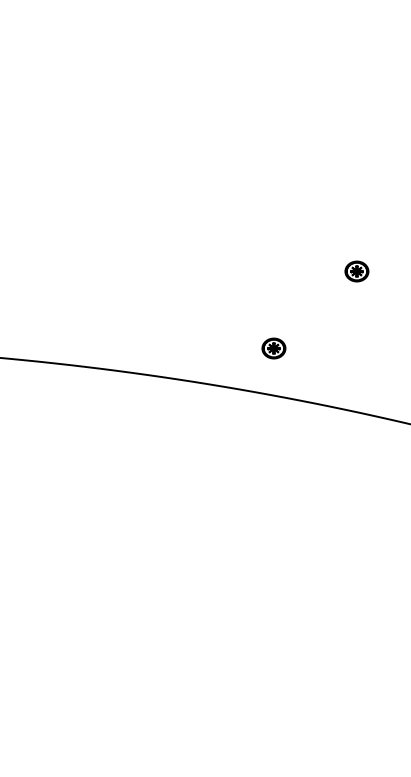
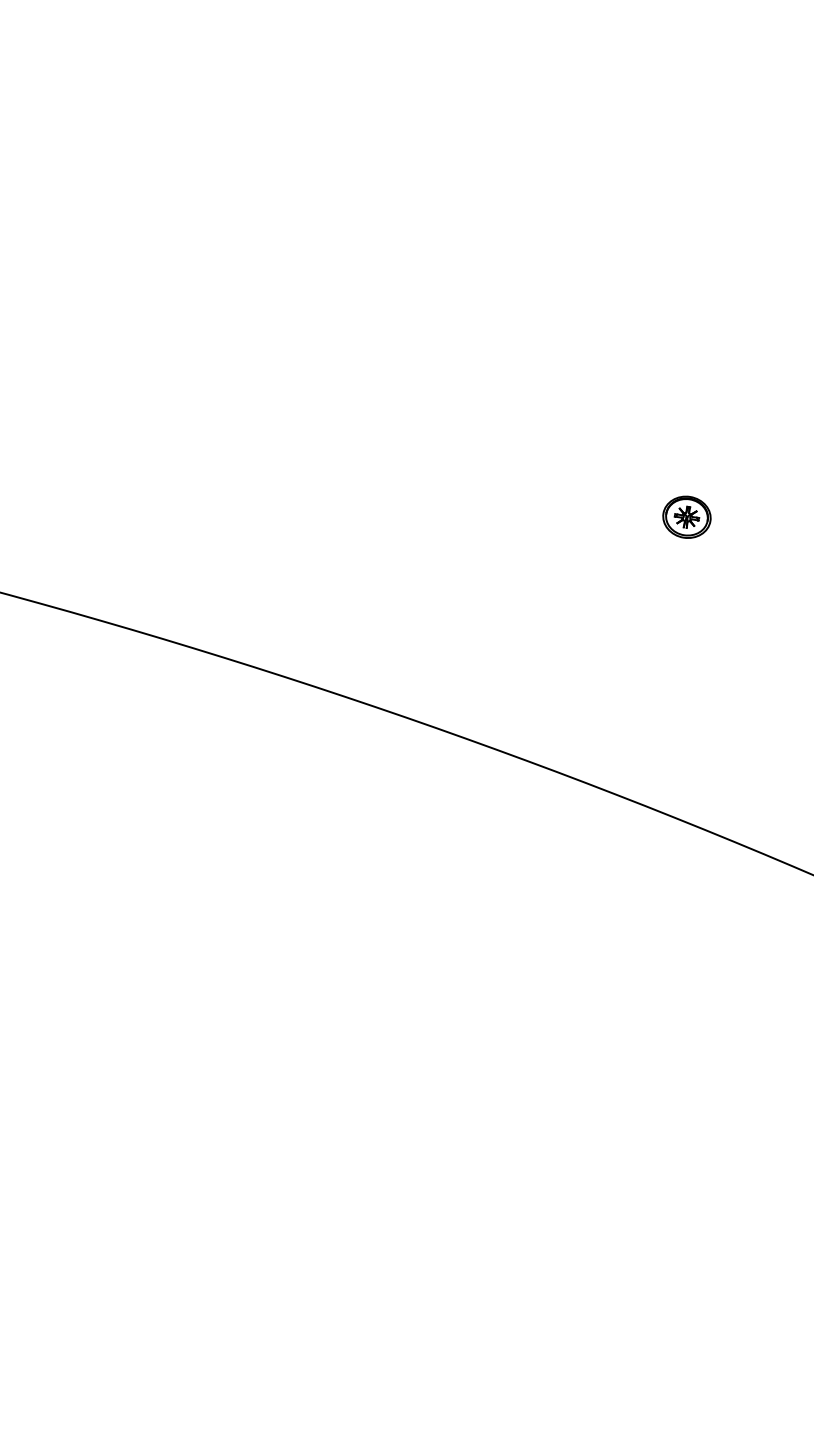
part: (273, 348) -> (491, 646), removed

